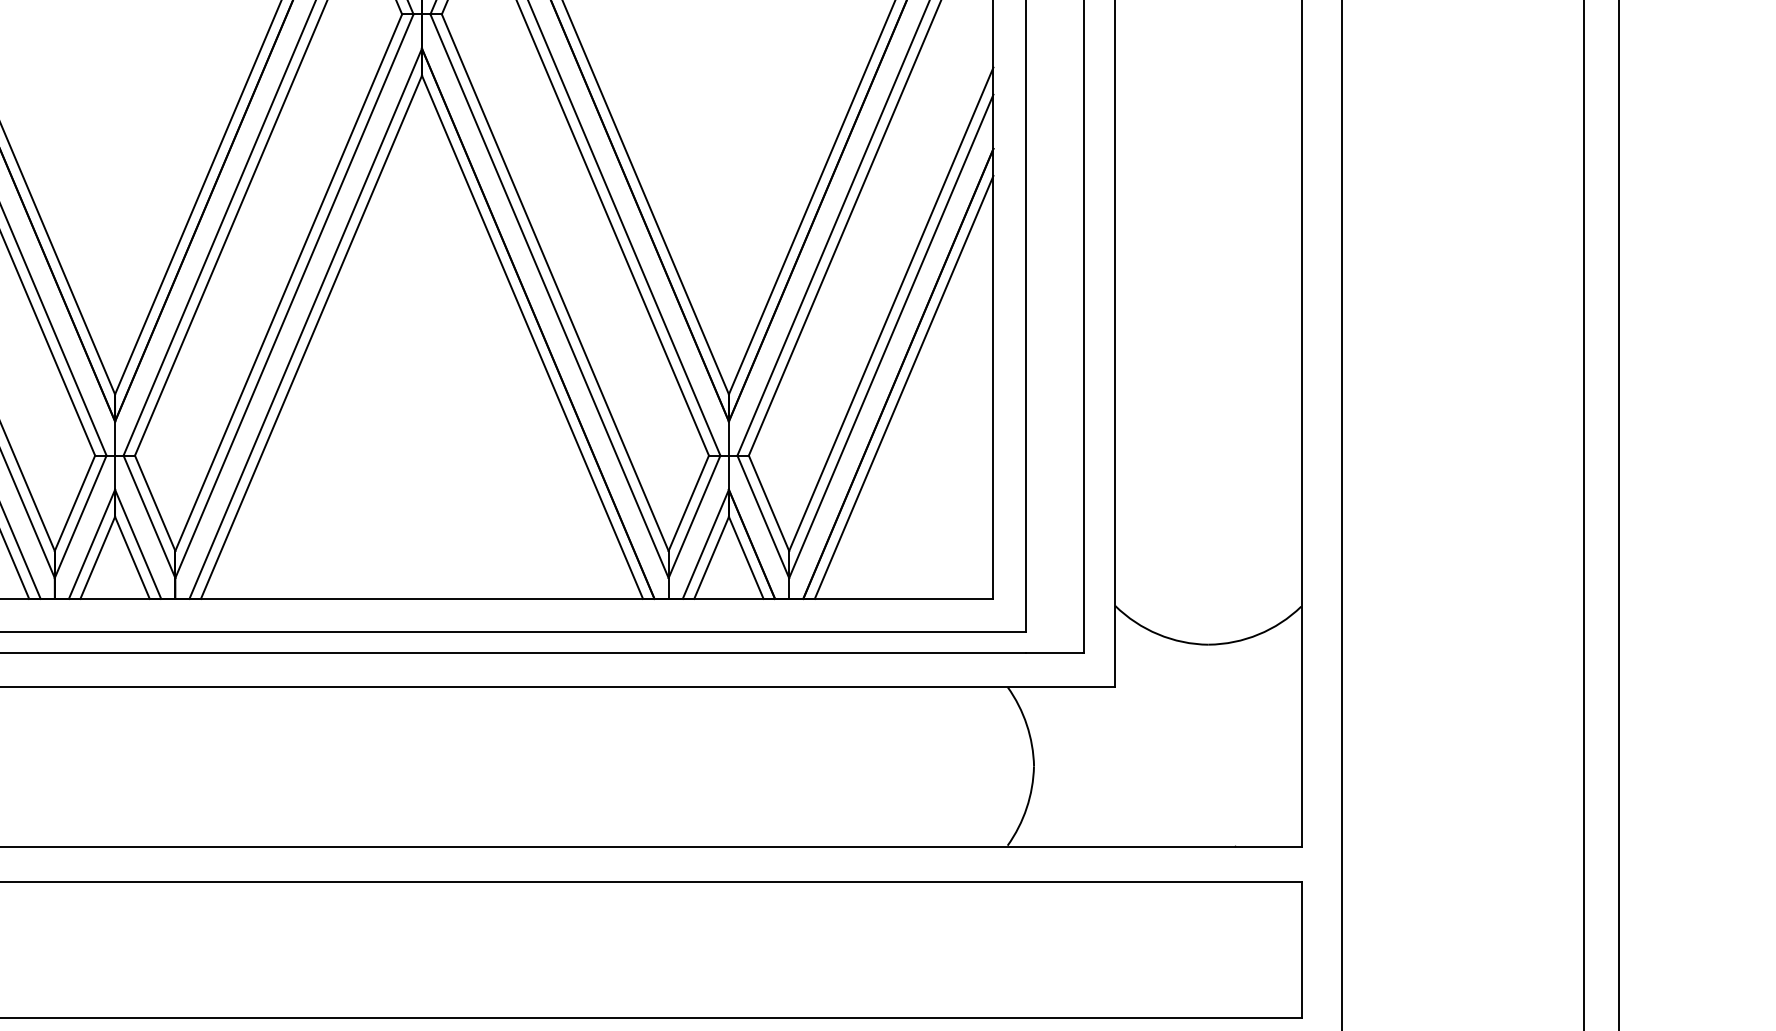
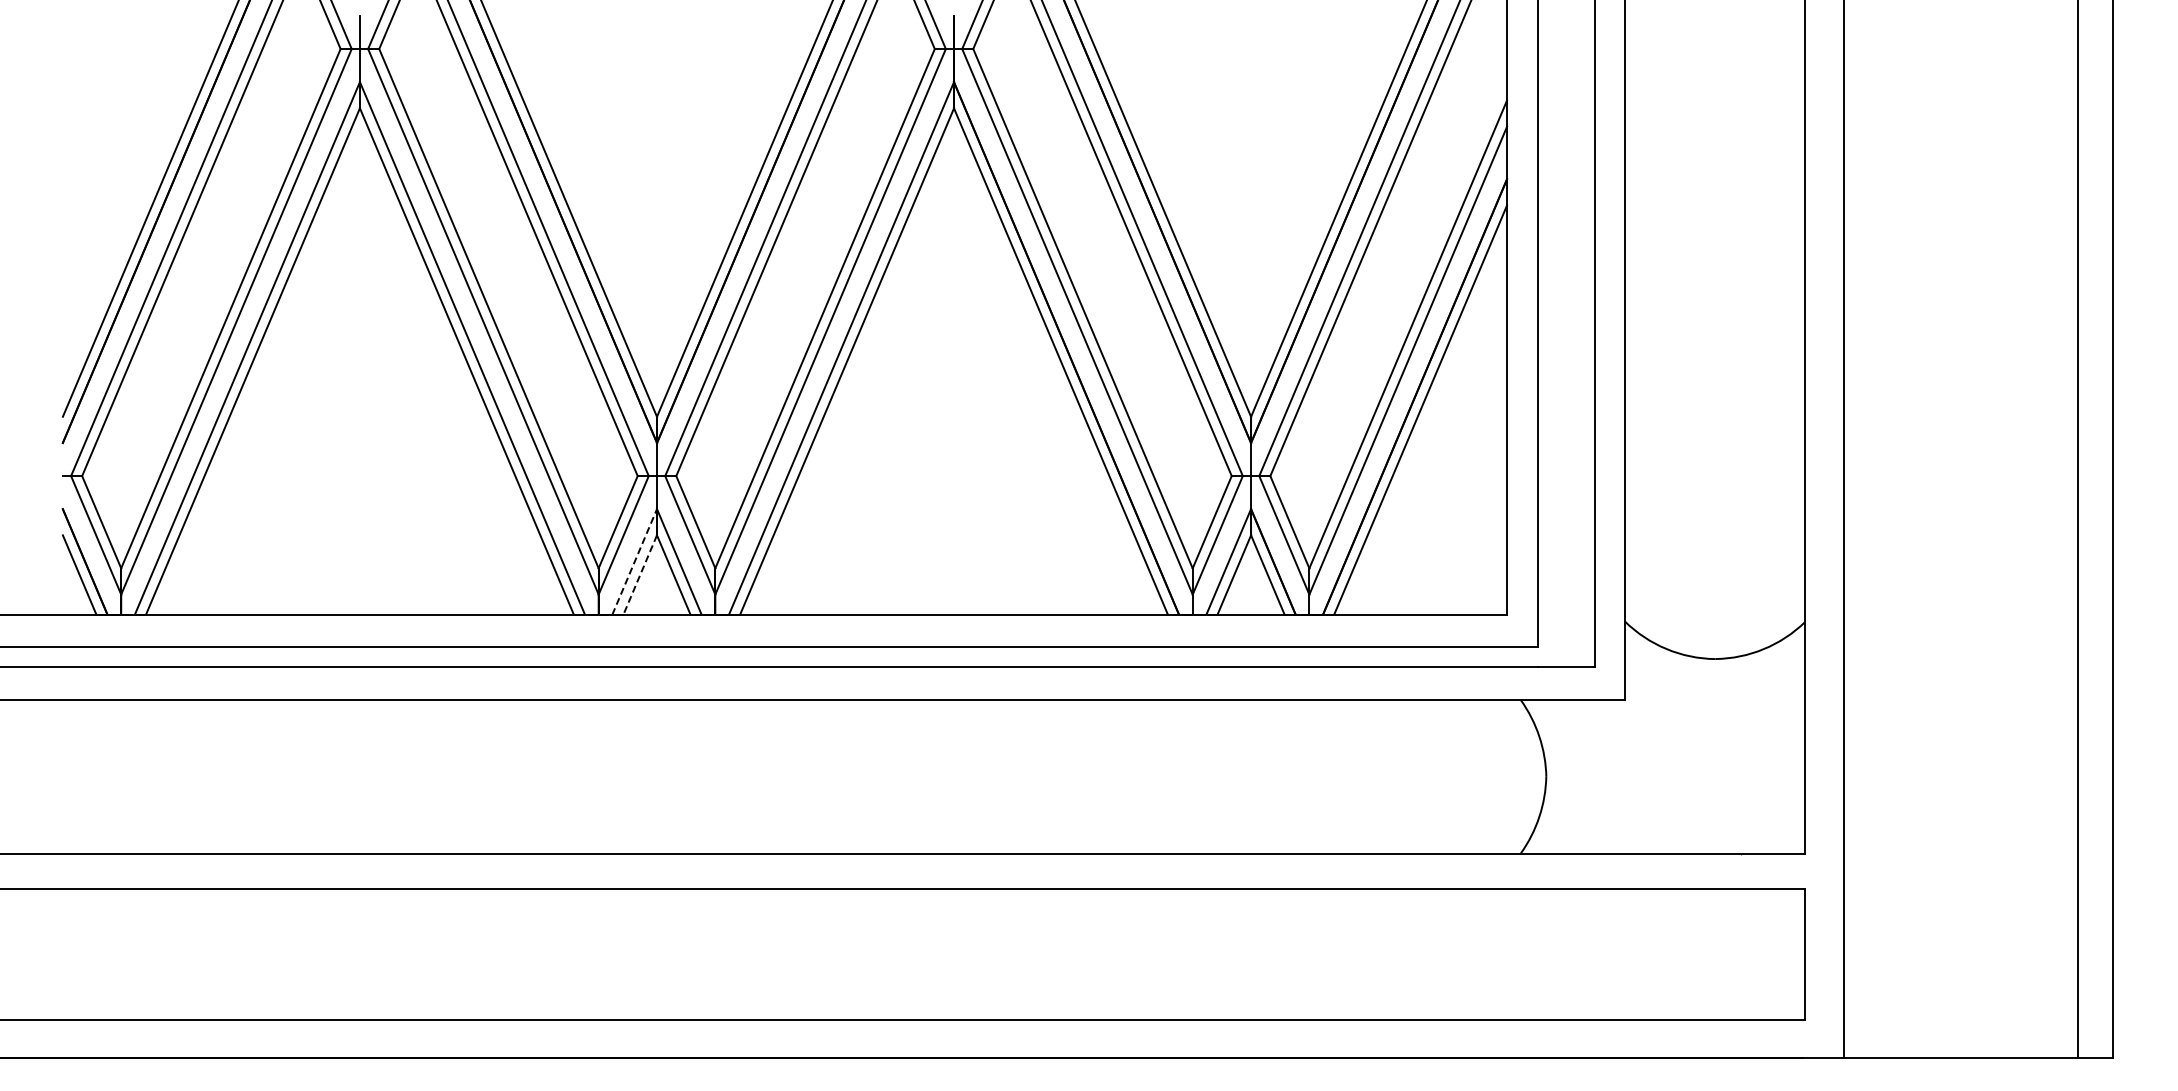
line: (91, 543) -> (634, 561), solid -> dashed
line: (98, 558) -> (640, 575), solid -> dashed

